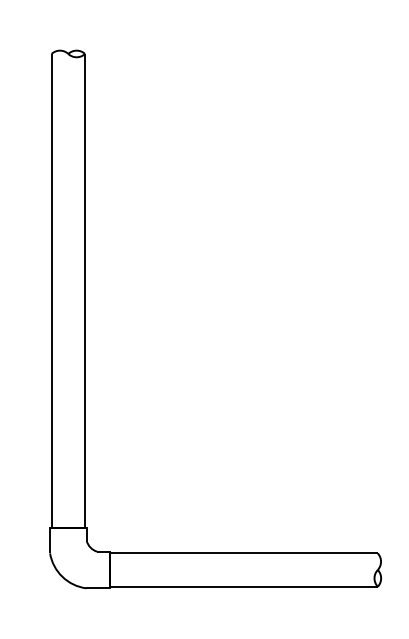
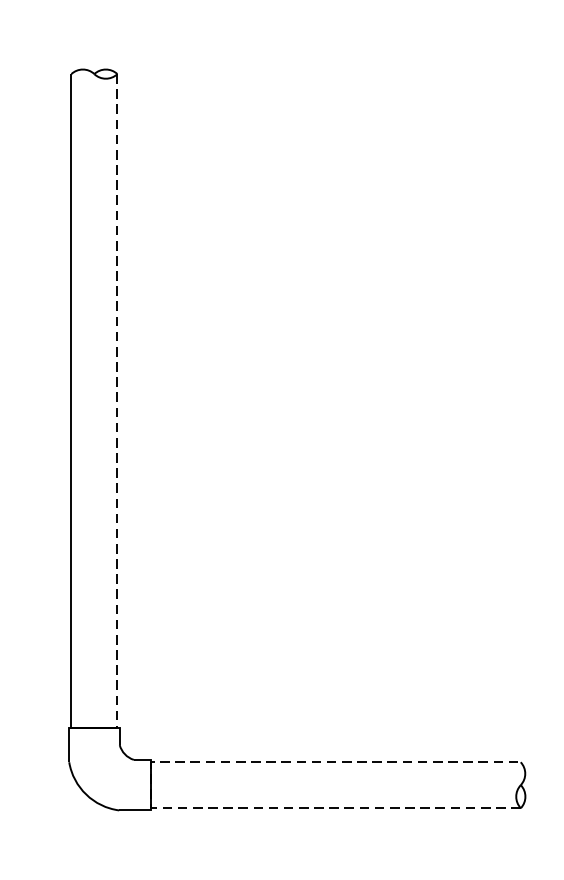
line: (85, 291) -> (118, 401), solid -> dashed
line: (109, 570) -> (151, 785), solid -> dashed

